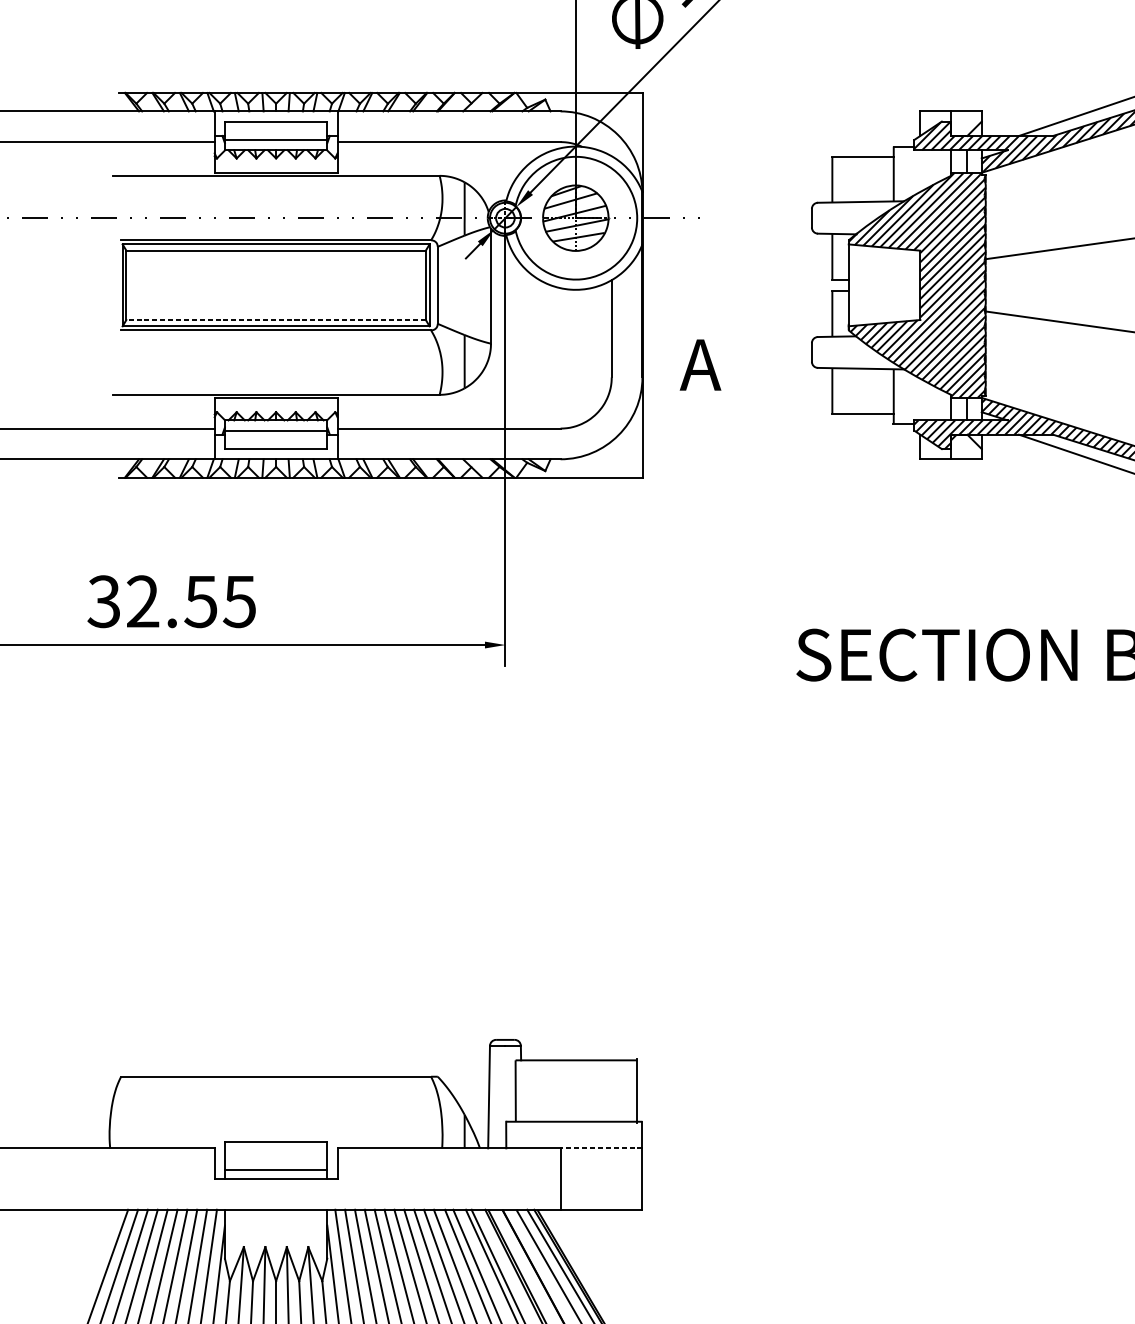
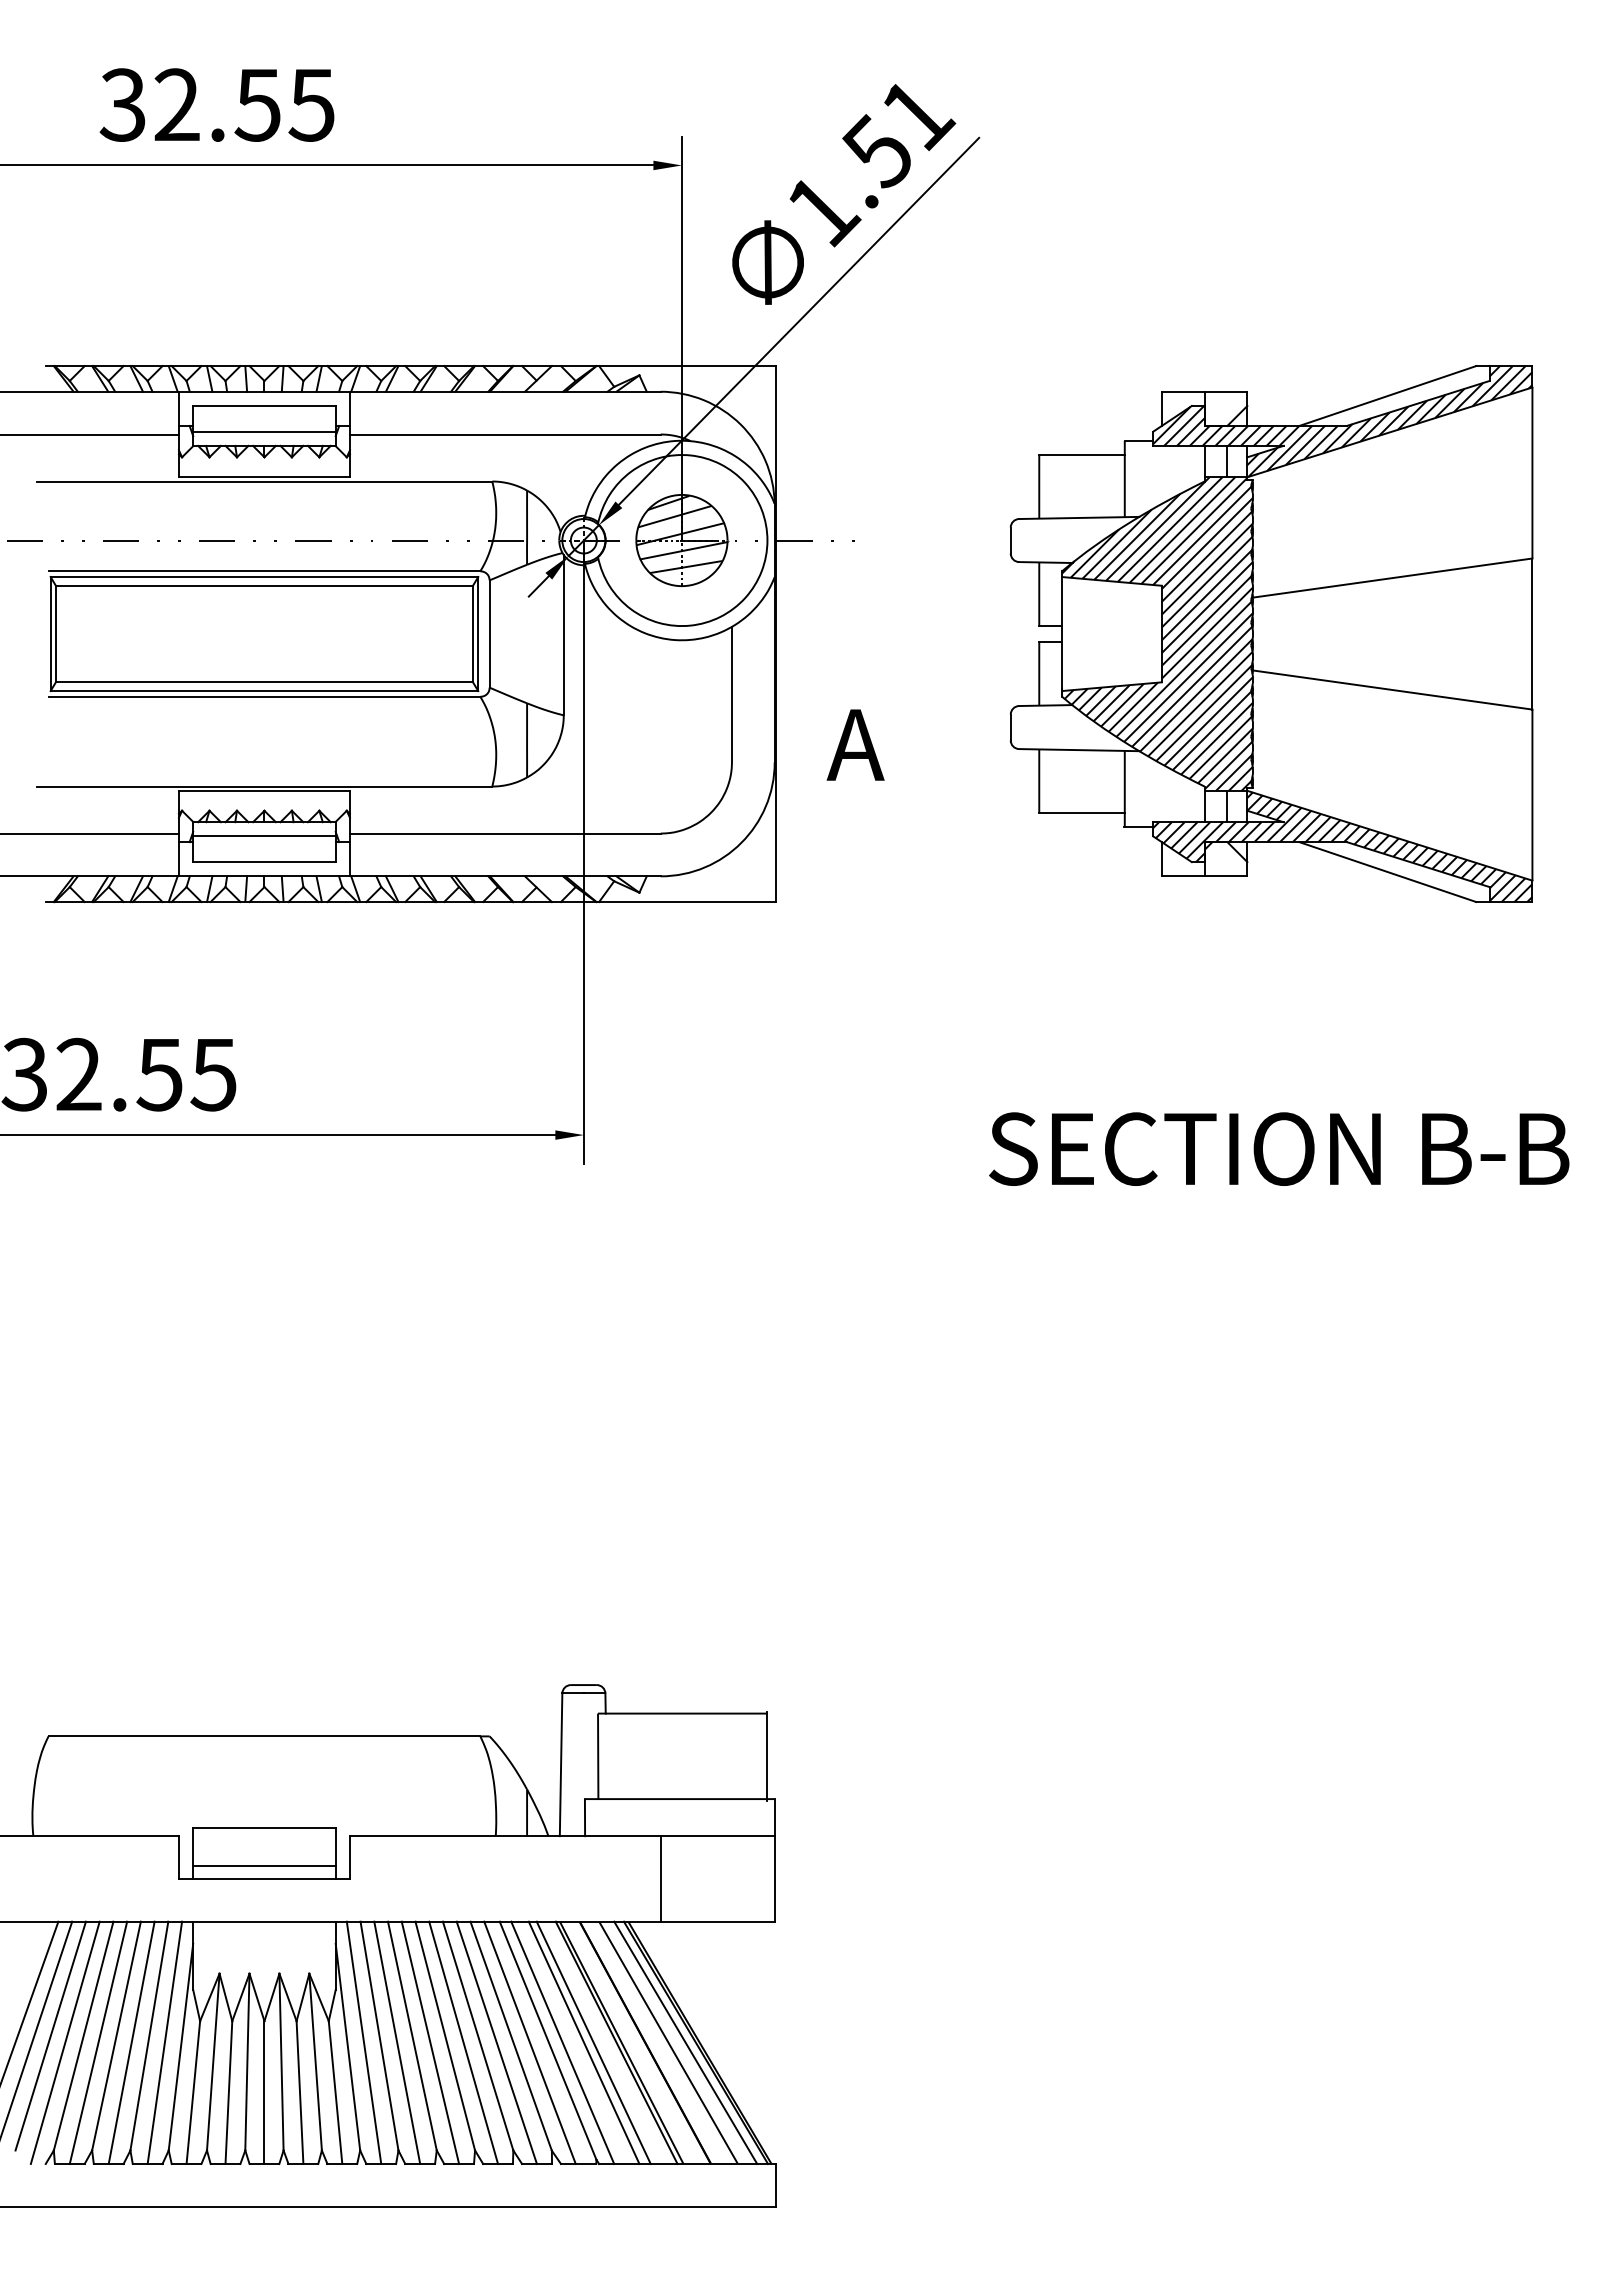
line: (276, 320) -> (264, 682), dashed -> solid
line: (601, 1148) -> (717, 1836), dashed -> solid

